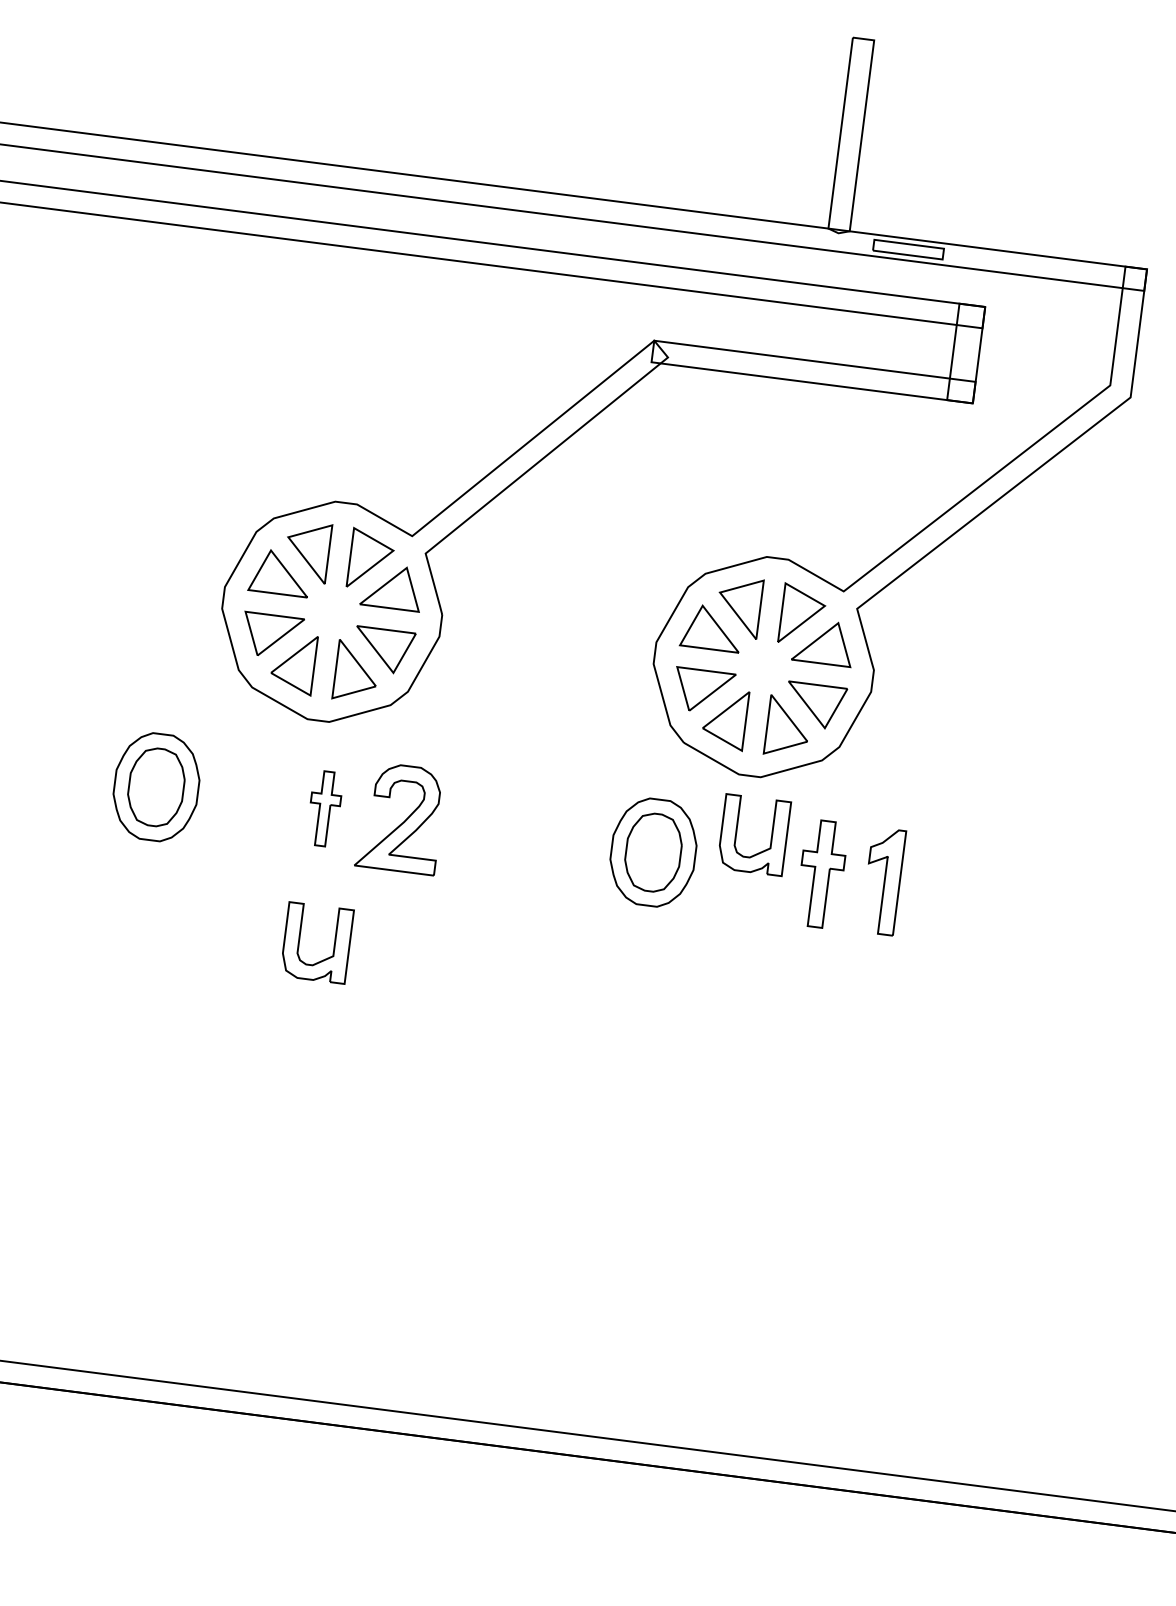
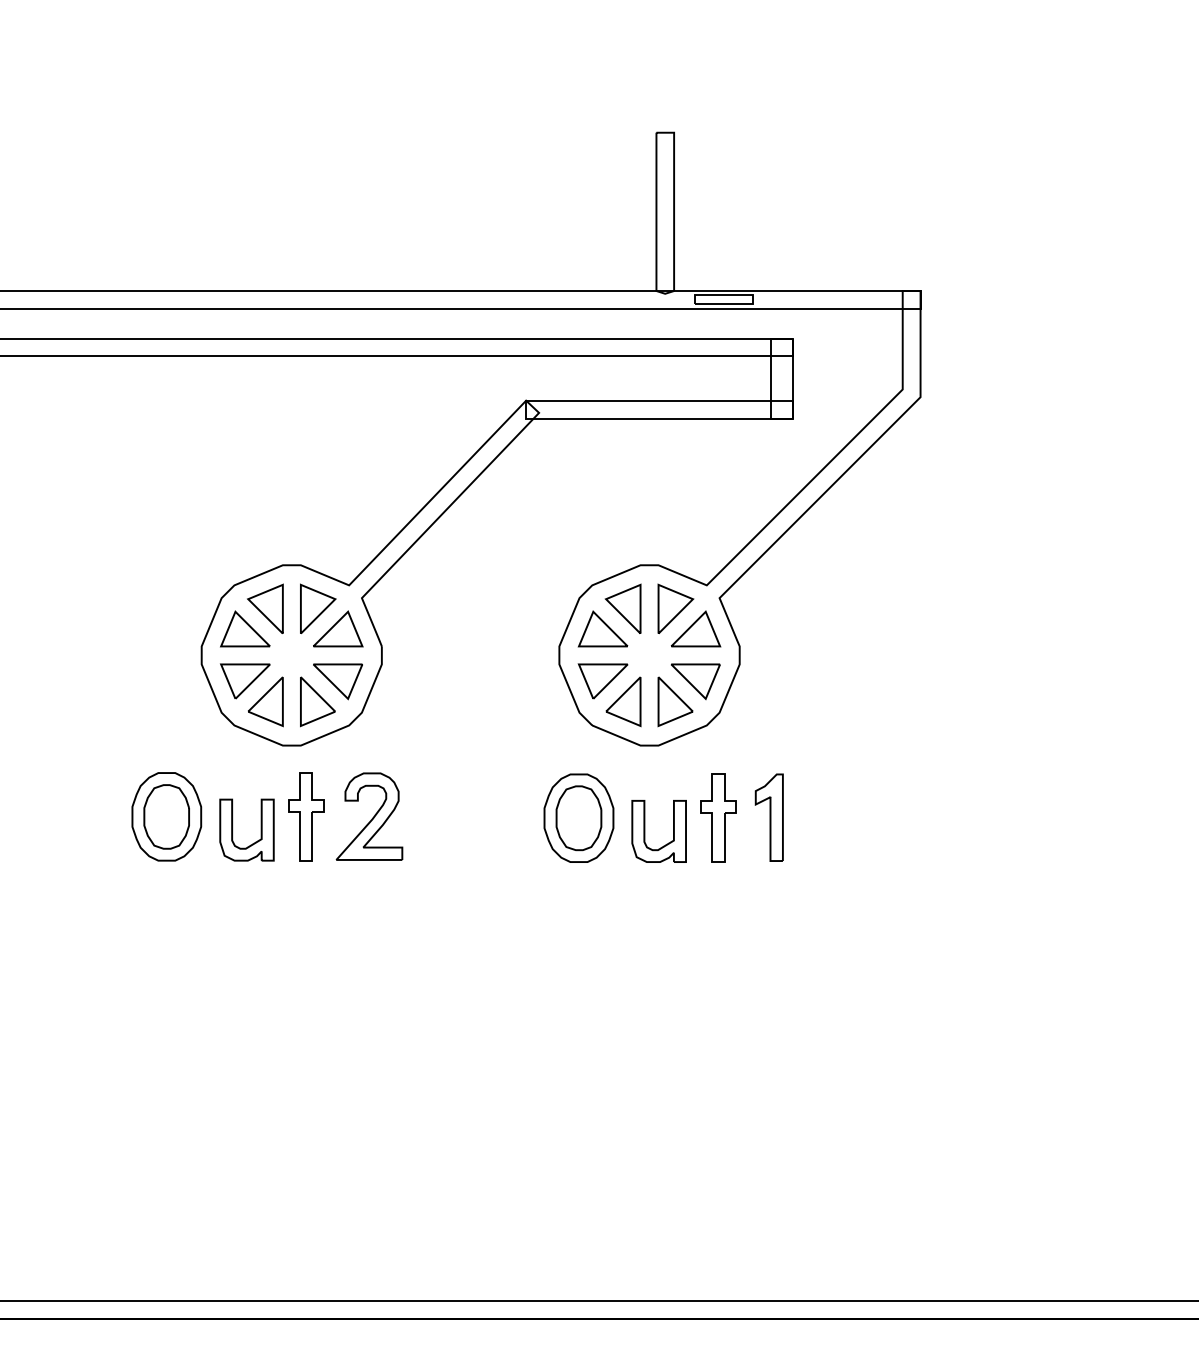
part: (325, 808) -> (306, 816), size x1.43
part: (737, 833) -> (645, 831), moved
part: (299, 940) -> (232, 829), moved

